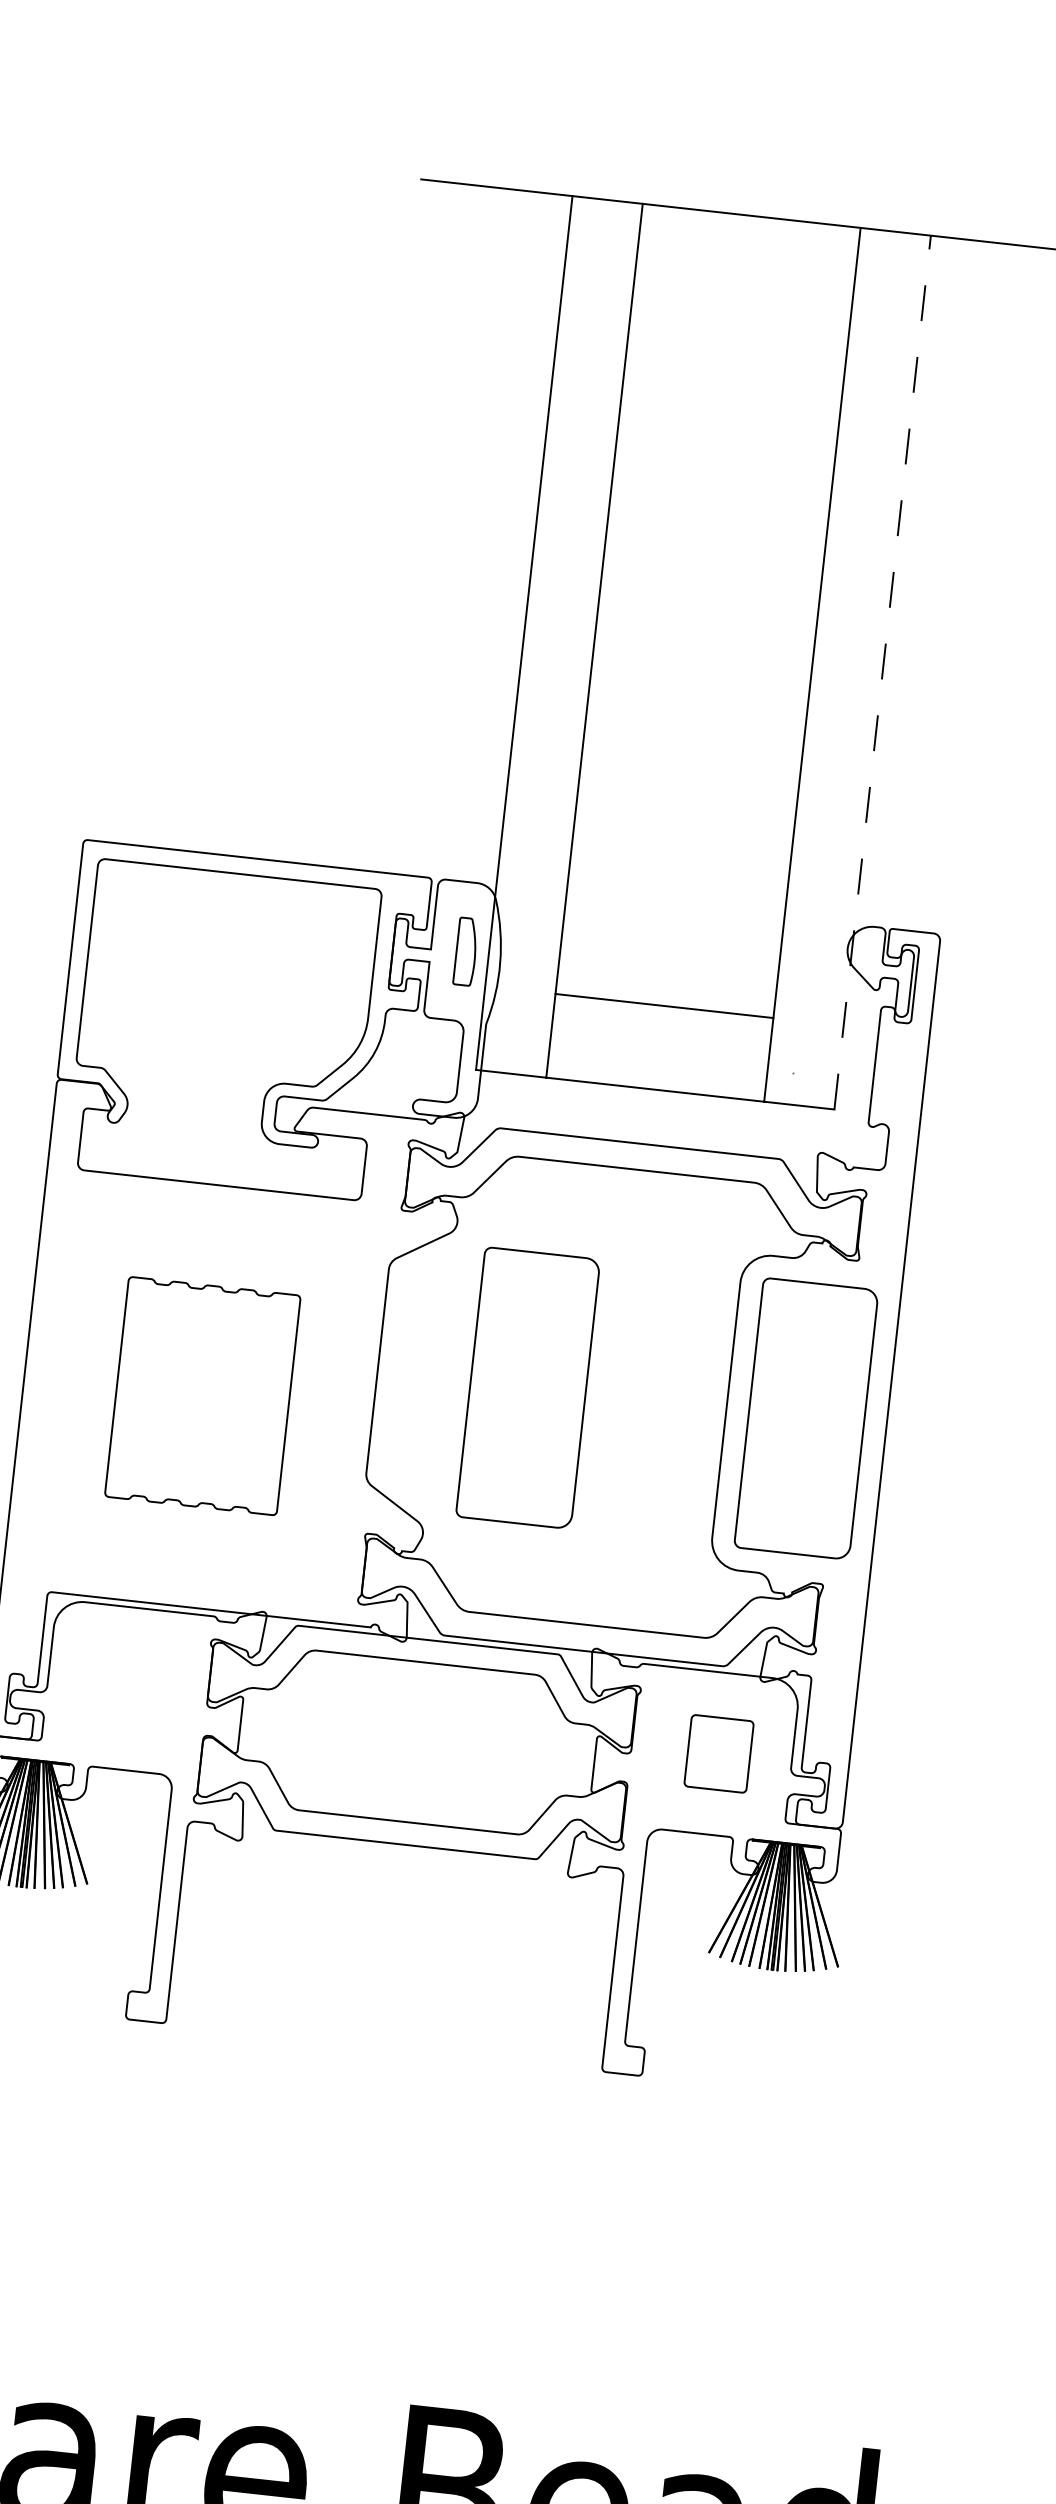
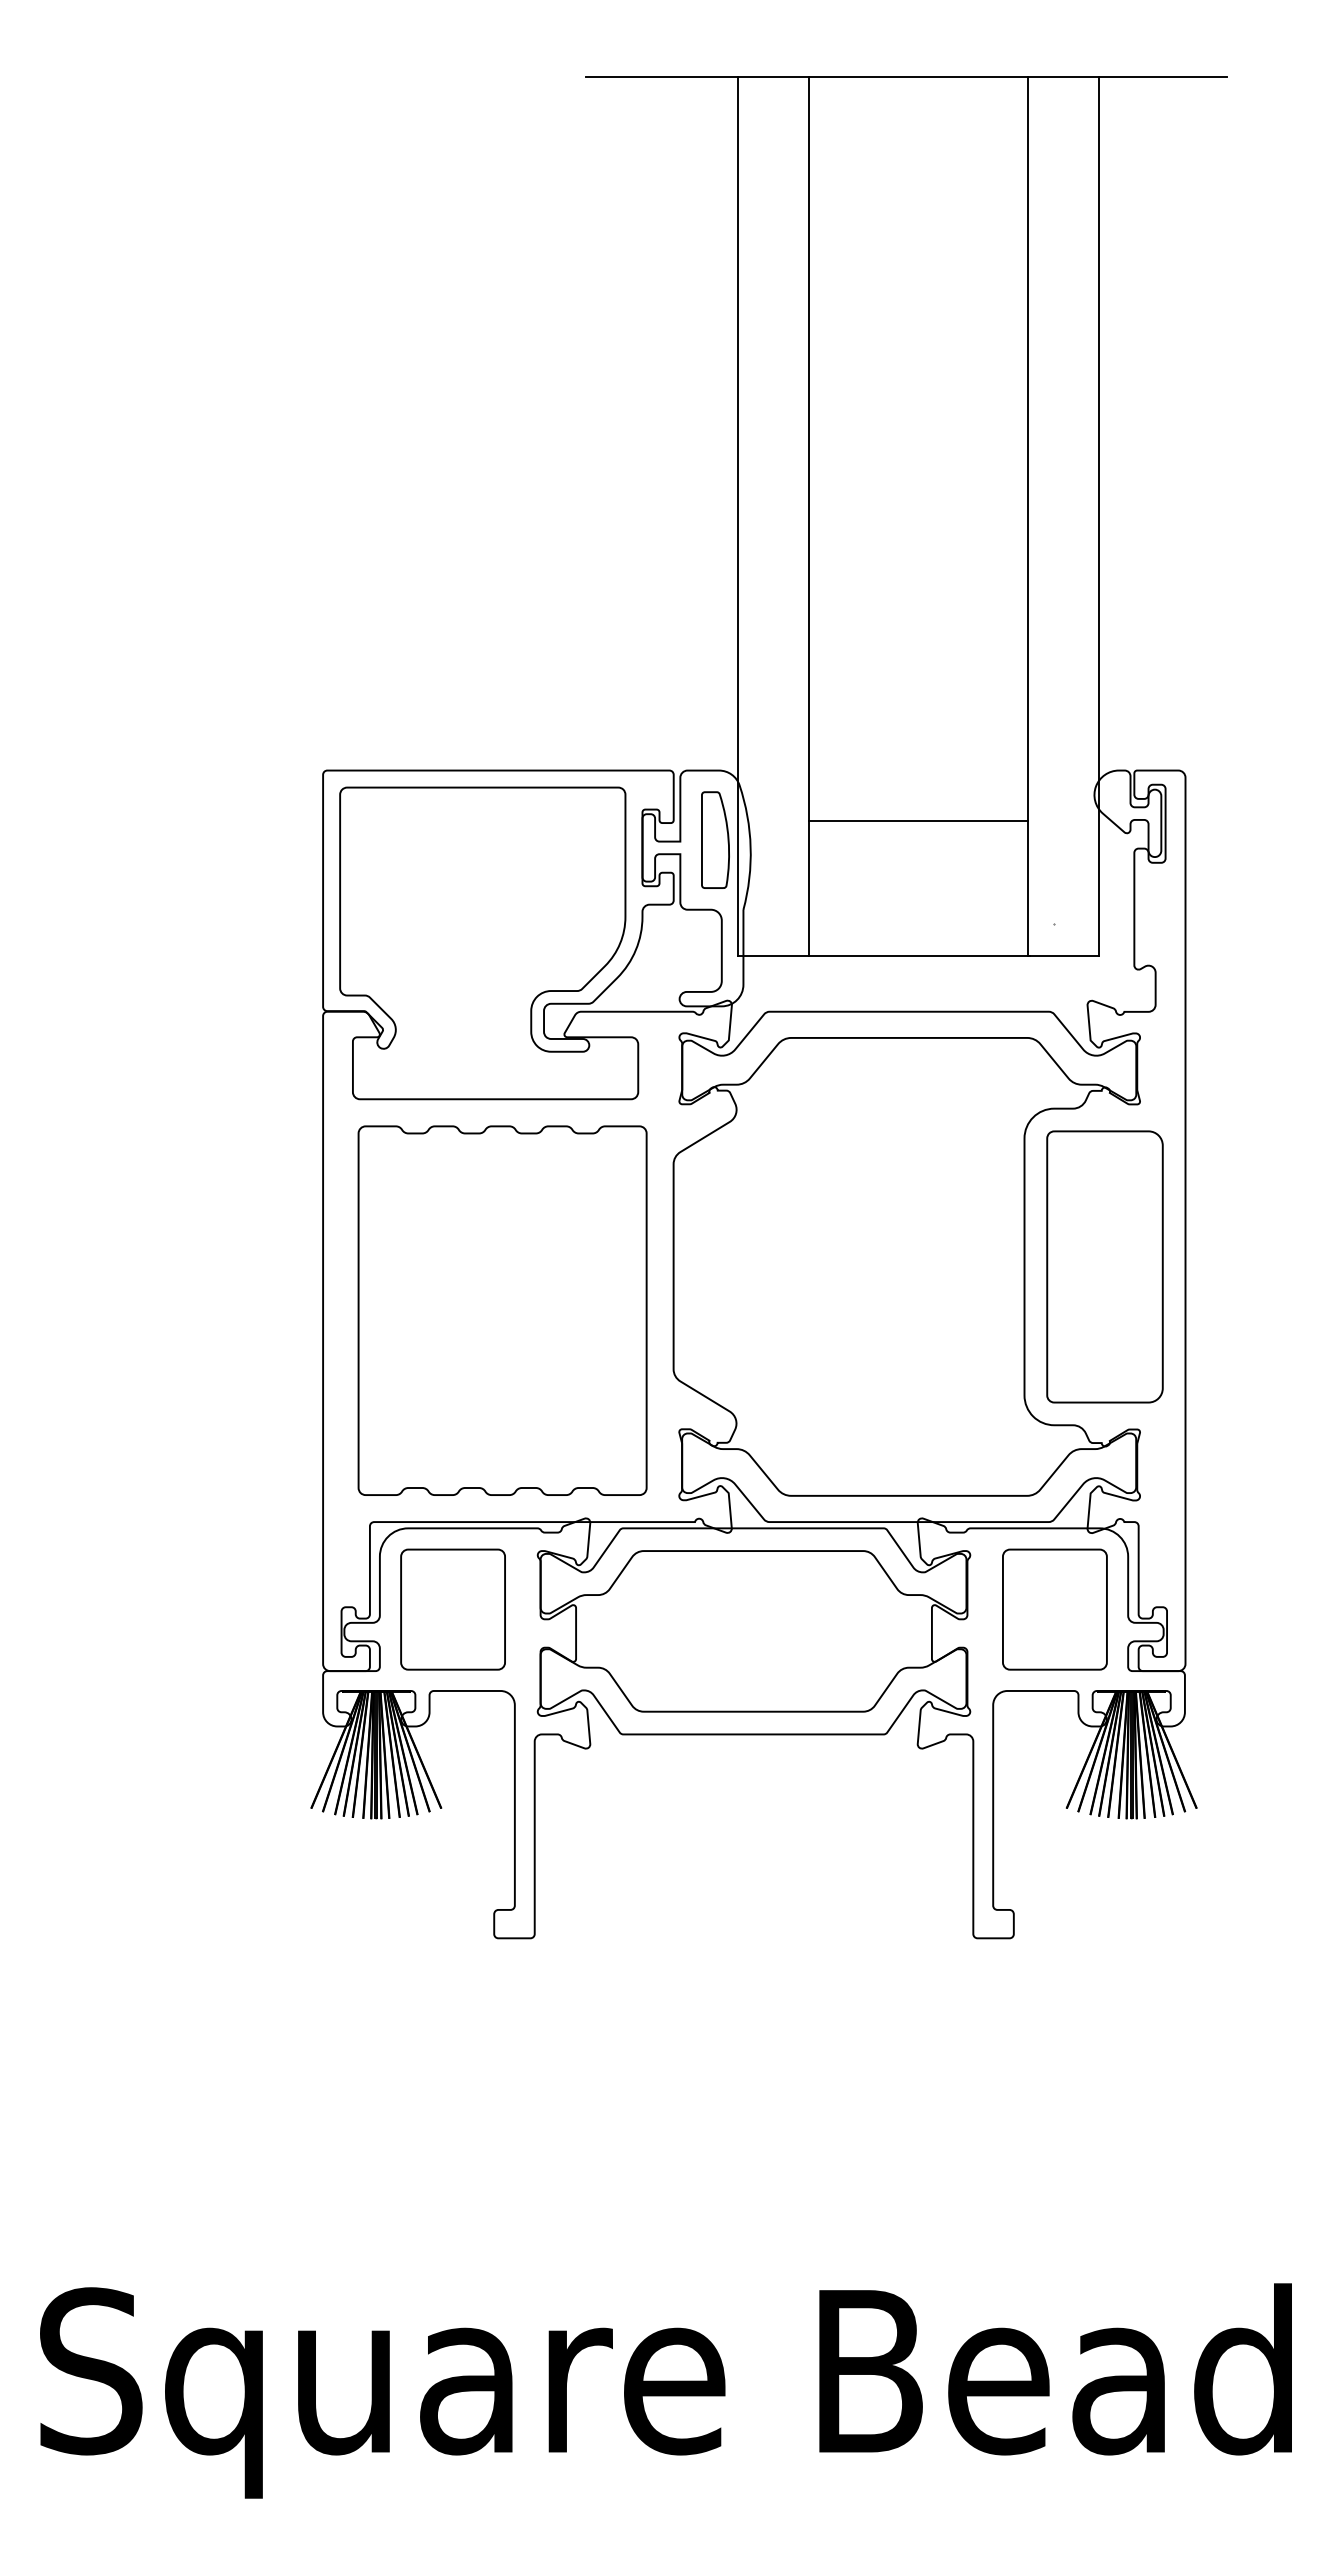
line: (882, 672) -> (1098, 516), dashed -> solid
part: (466, 951) -> (715, 839), size x1.43
line: (664, 1006) -> (918, 821), moved
part: (527, 1387) -> (824, 1266), removed
part: (202, 1395) -> (502, 1310), size x1.67
part: (120, 1687) -> (452, 1609), added
part: (718, 1753) -> (1054, 1609), size x1.67

